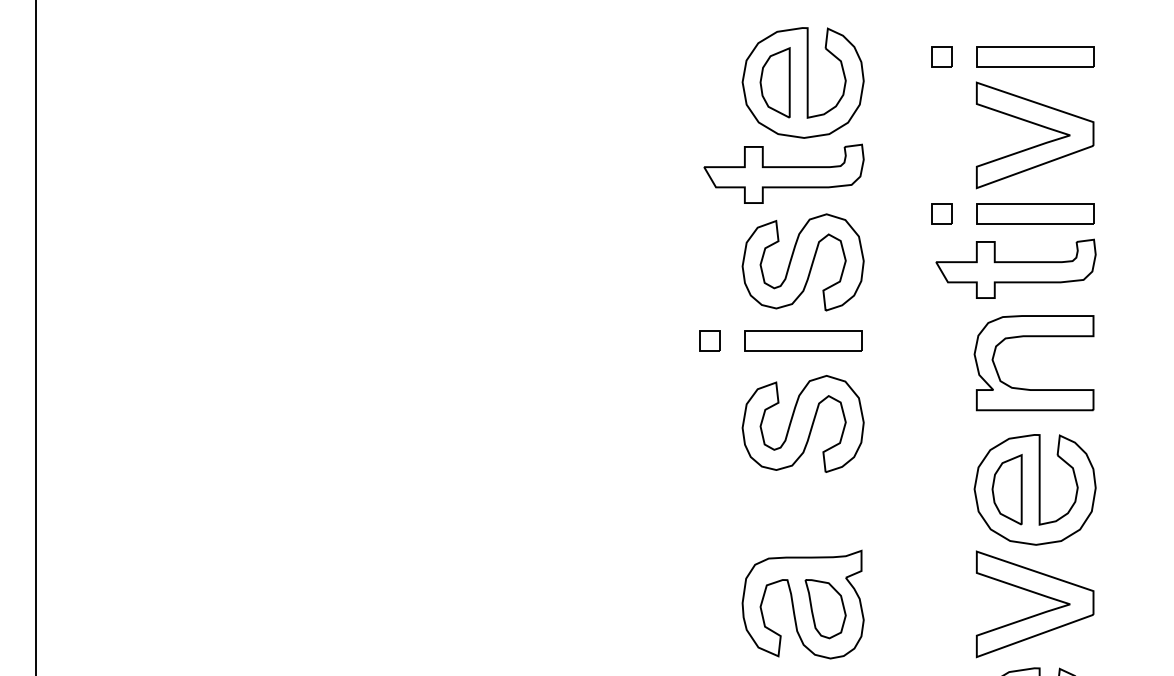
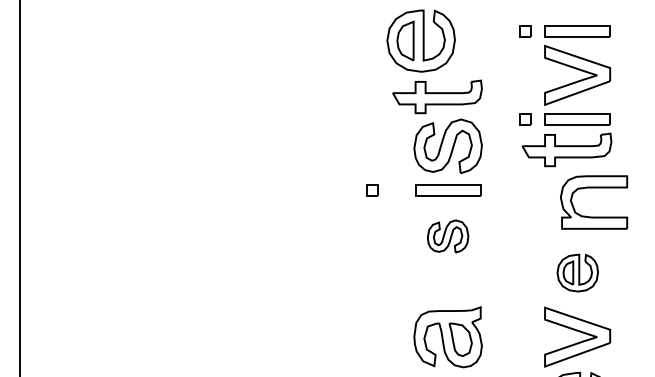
part: (802, 81) -> (420, 40), moved
part: (1034, 338) -> (594, 188), moved
part: (710, 341) -> (372, 190), moved
part: (802, 424) -> (447, 236), size x0.6
part: (1034, 488) -> (577, 272), size x0.6

